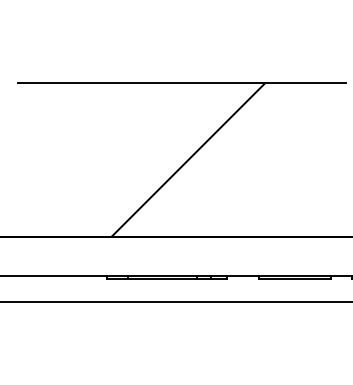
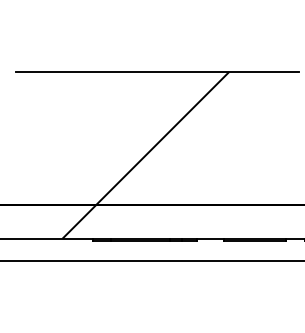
hatch: (91, 256) -> (78, 221), added

